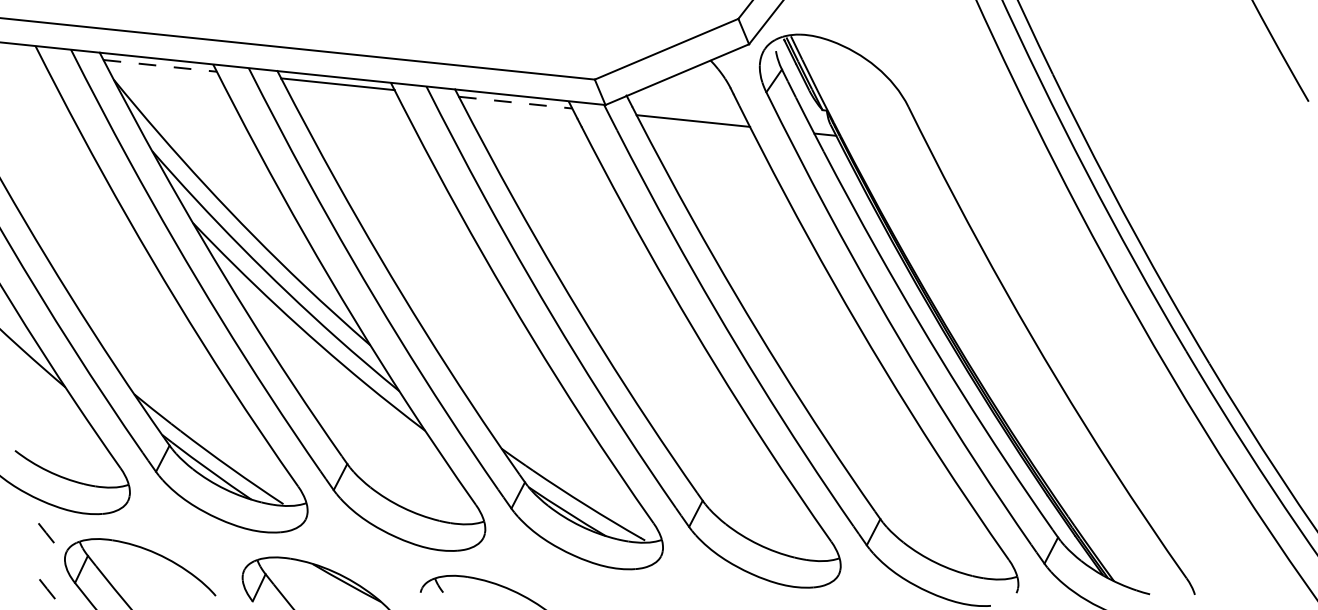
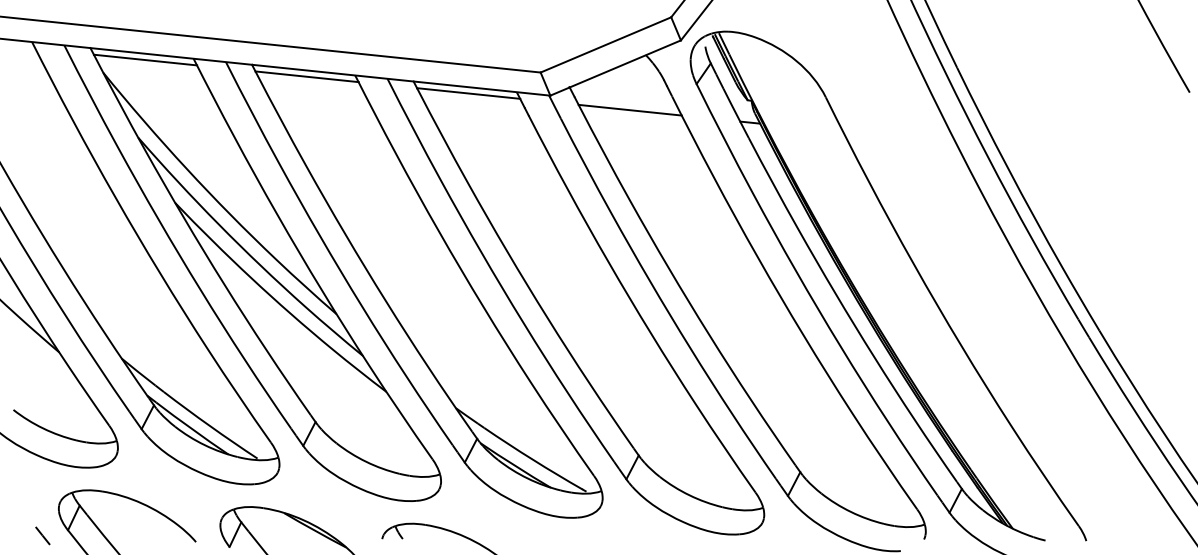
line: (160, 65) -> (145, 59), dashed -> solid
line: (516, 102) -> (469, 93), dashed -> solid
line: (46, 533) -> (42, 485), removed

